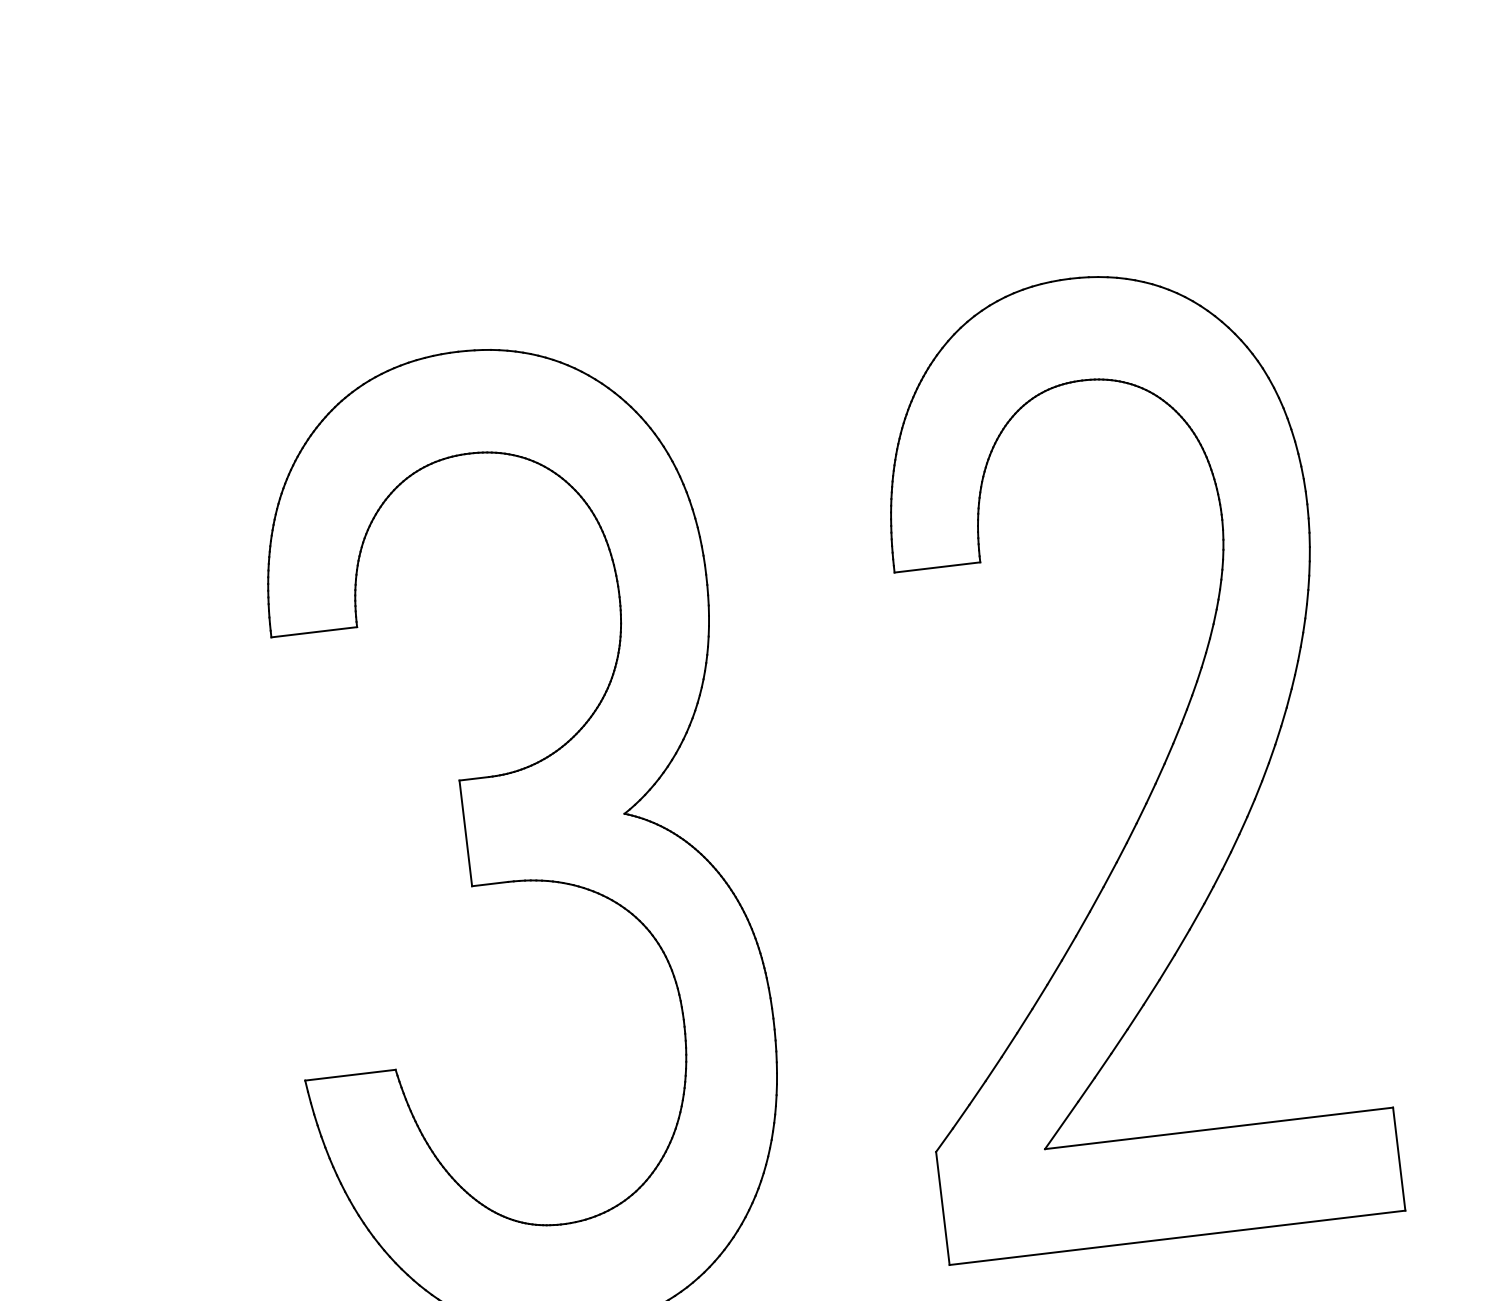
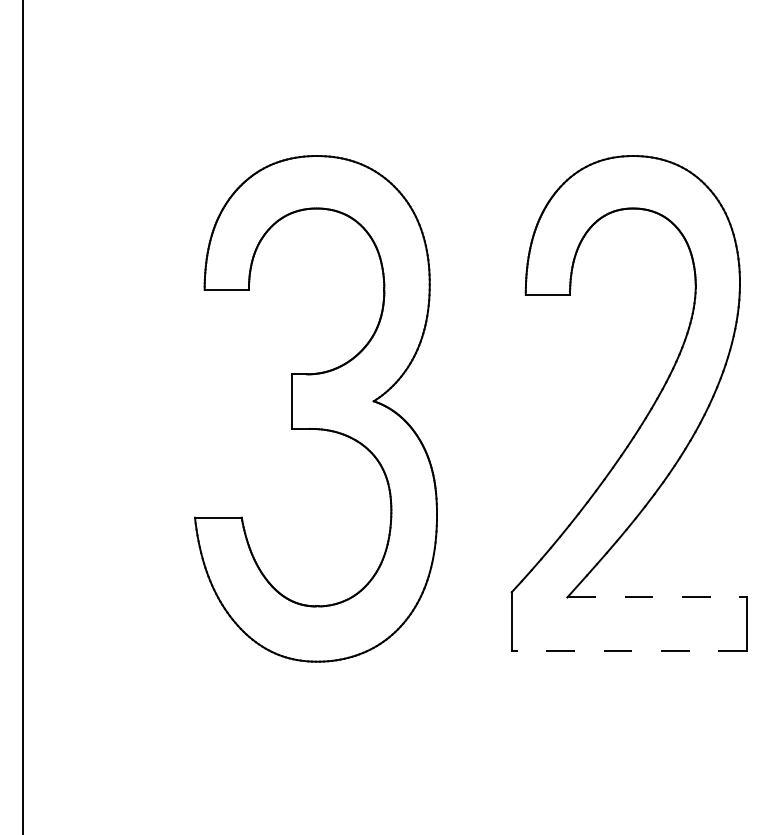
line: (1219, 1128) -> (657, 597), solid -> dashed
line: (1177, 1237) -> (629, 650), solid -> dashed

